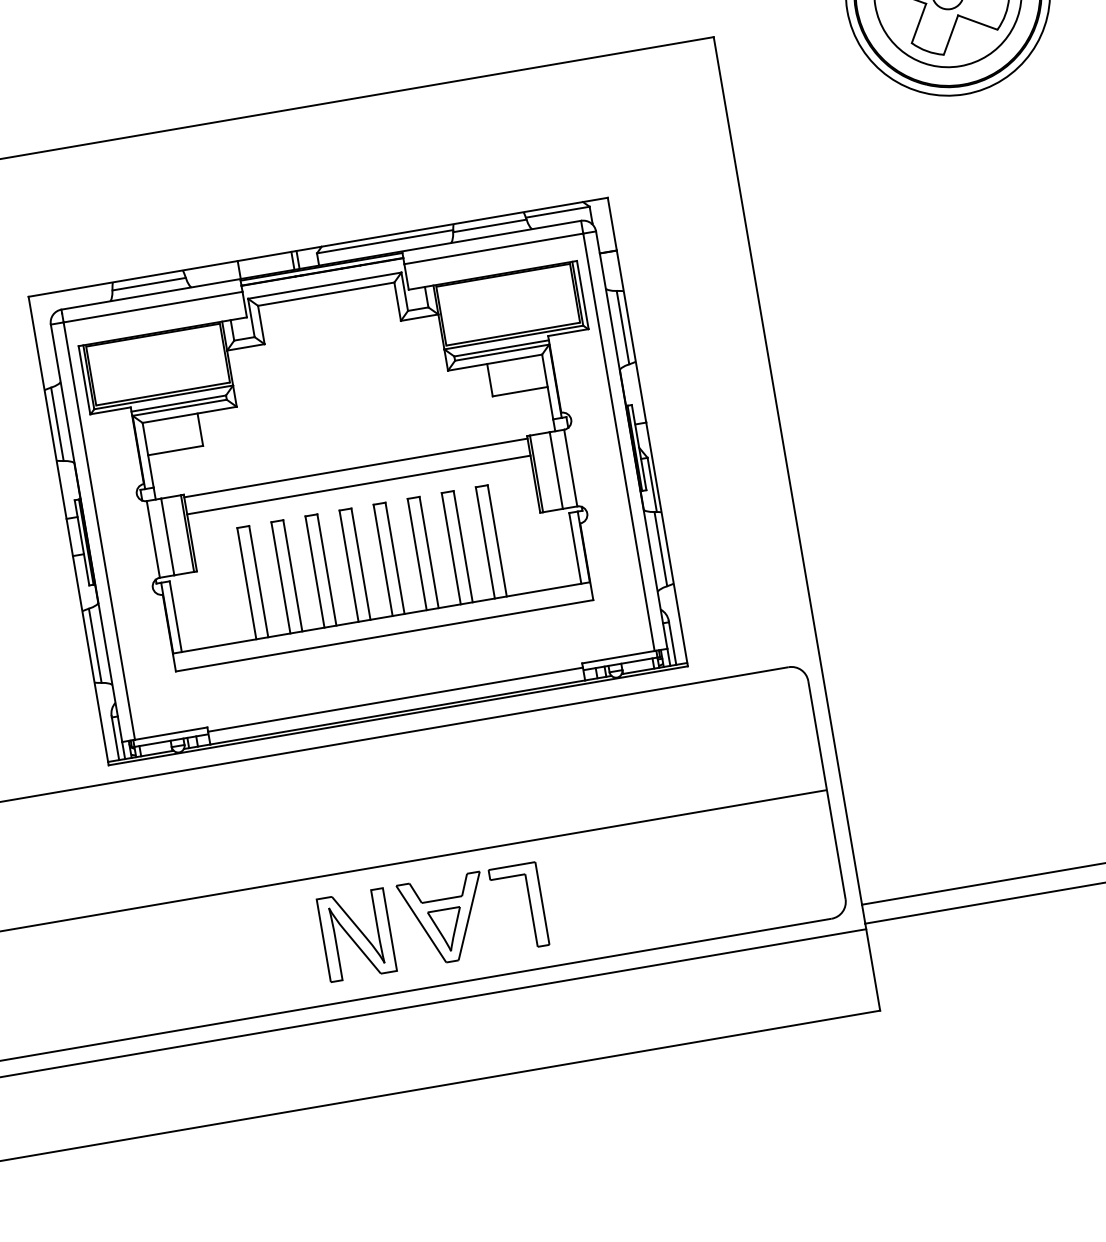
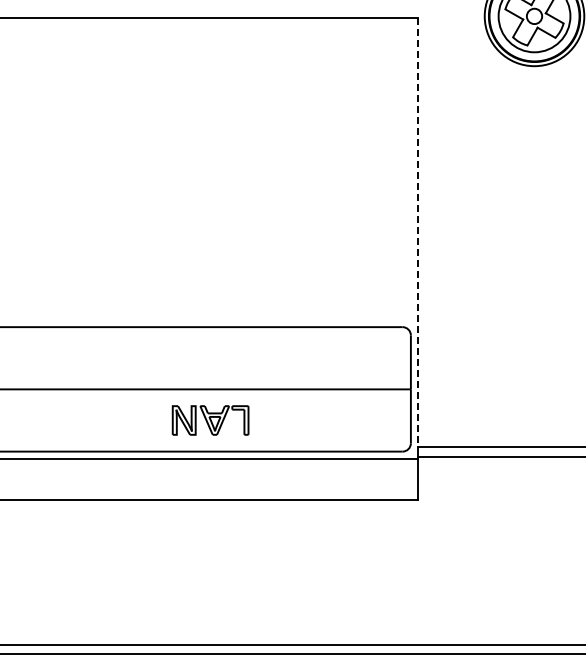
line: (788, 470) -> (418, 232), solid -> dashed
part: (357, 479) -> (210, 201), removed
part: (432, 922) -> (210, 420), size x0.7

